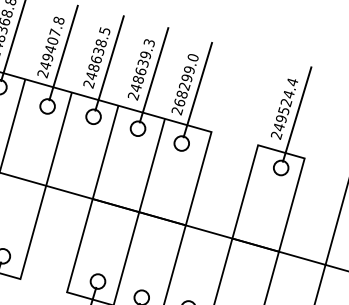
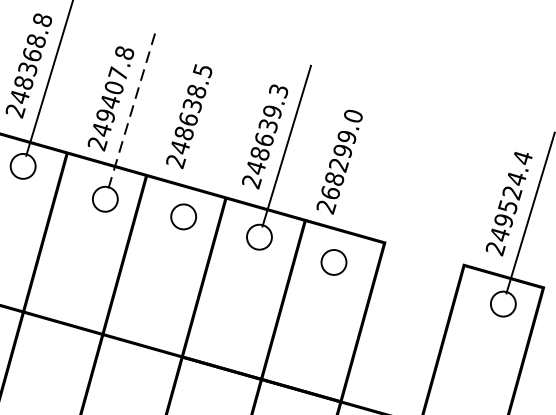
line: (63, 52) -> (132, 107), solid -> dashed
line: (109, 63) -> (210, 126), removed
line: (197, 89) -> (360, 170), removed

